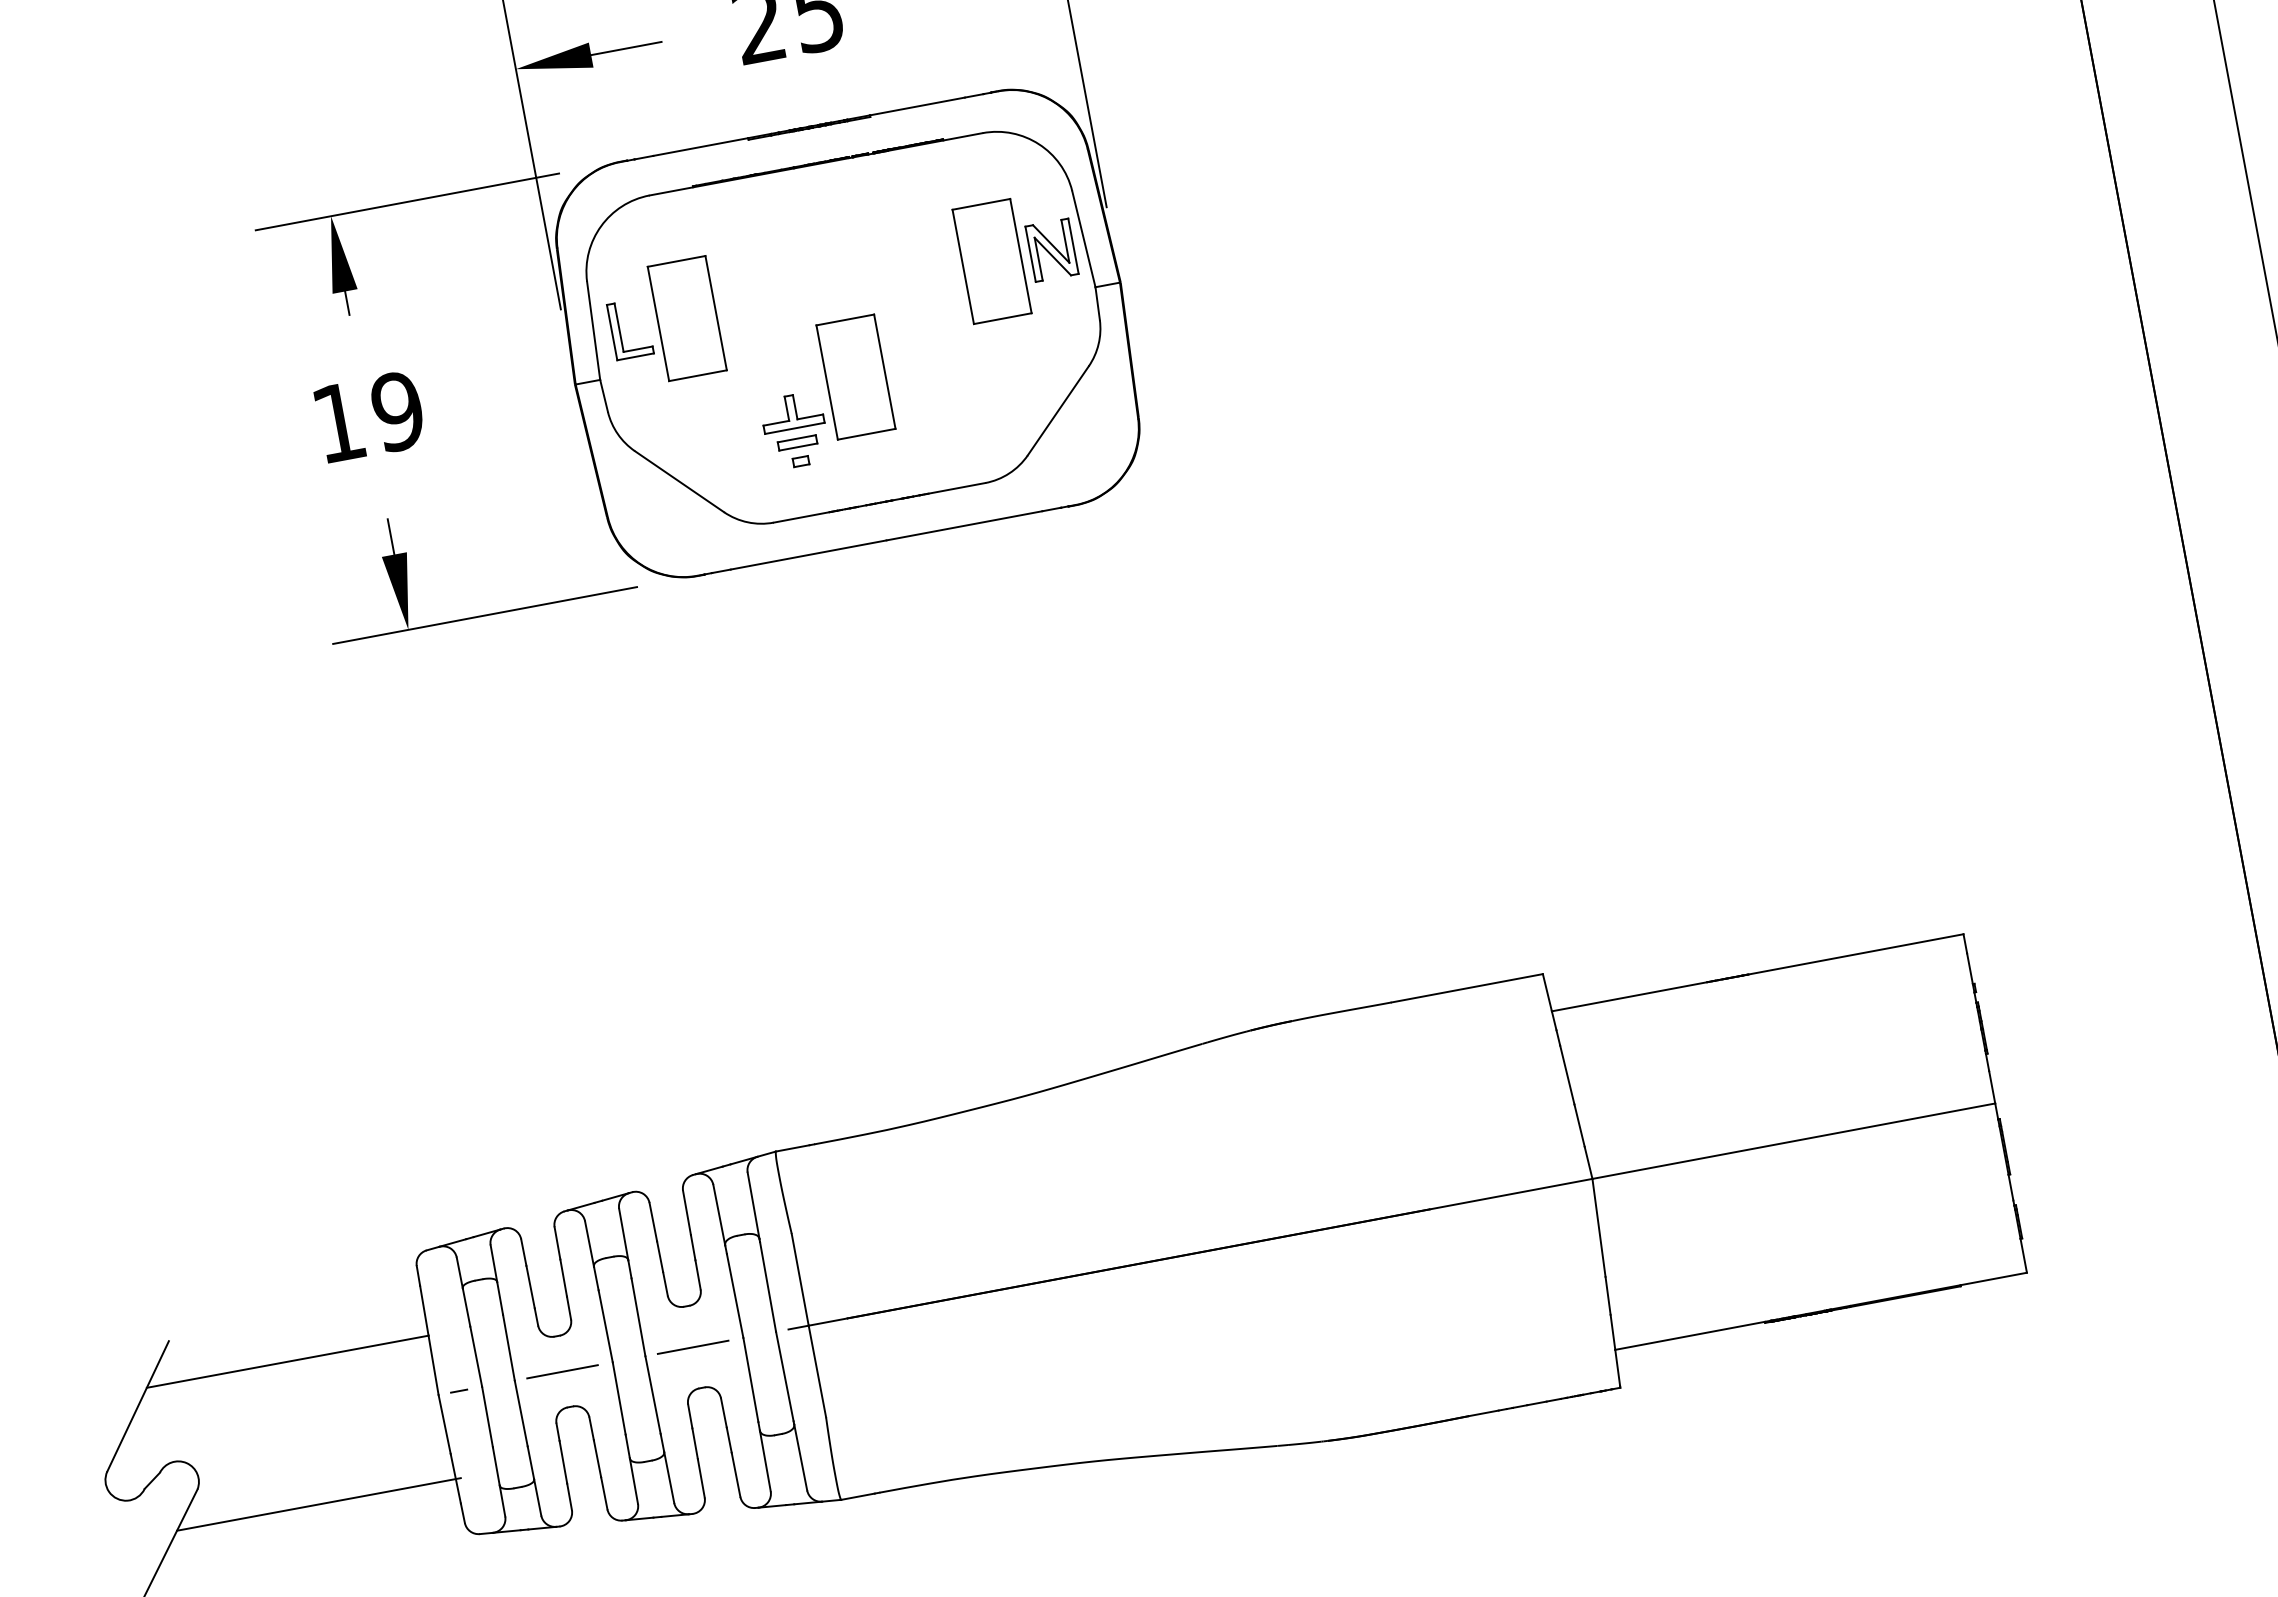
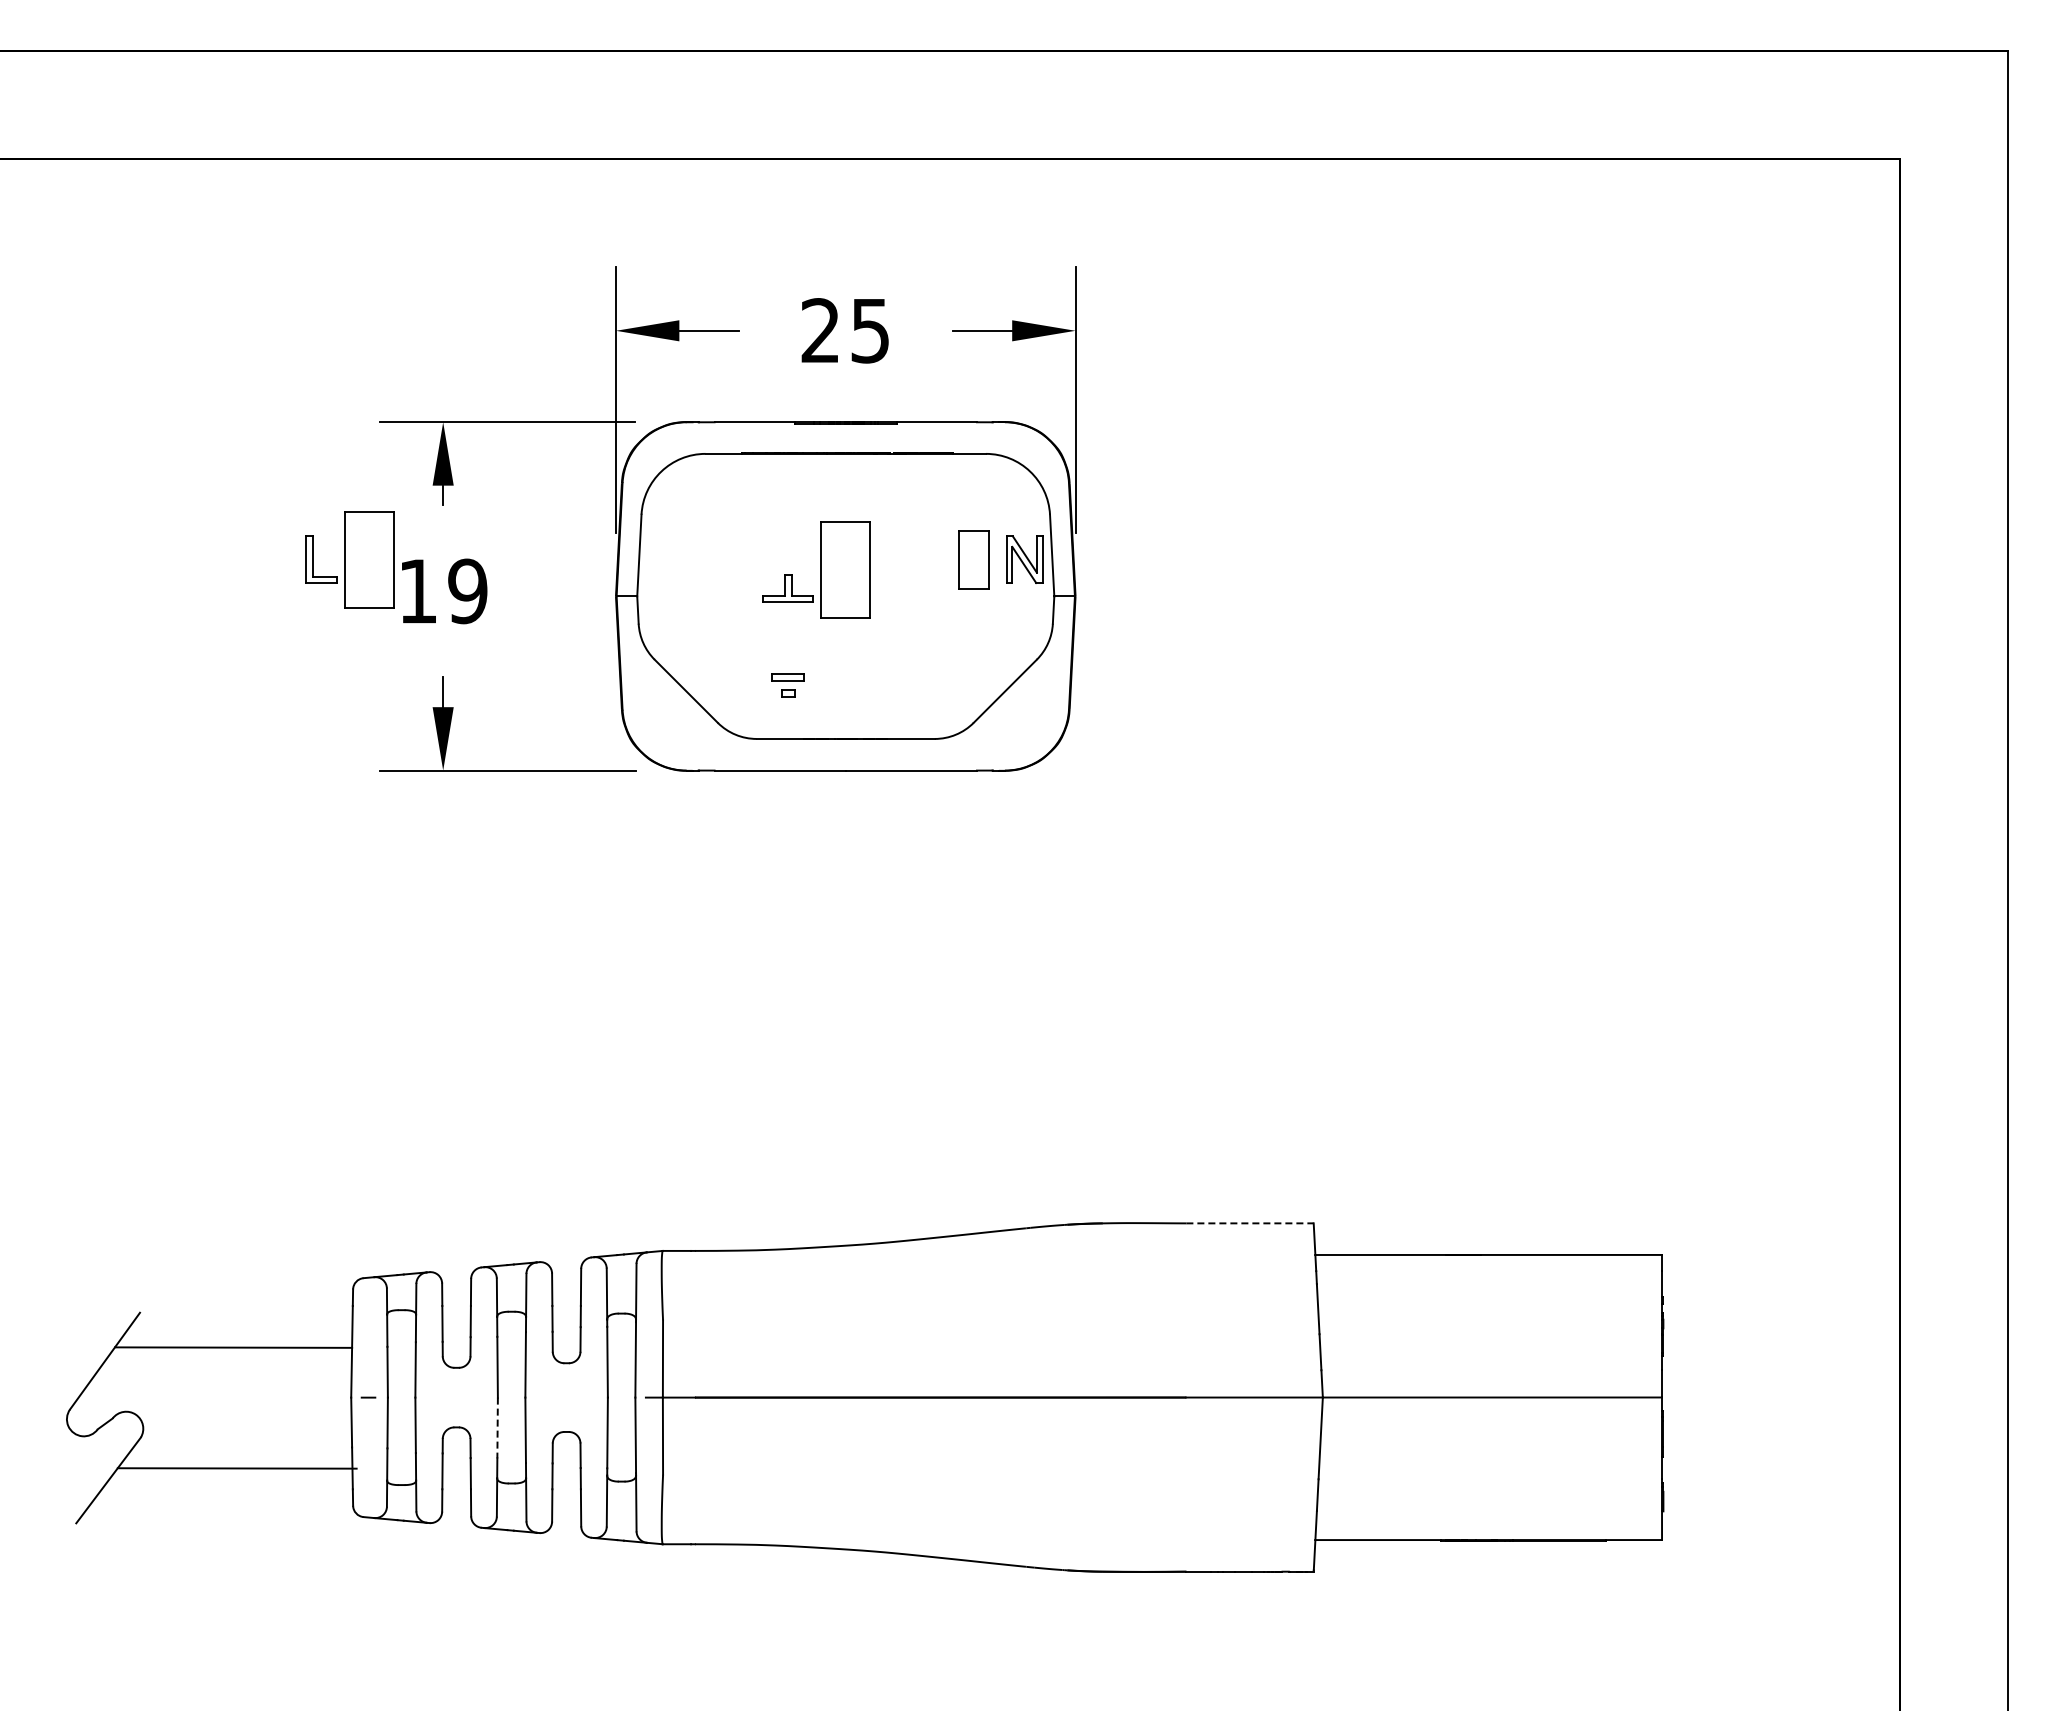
part: (991, 261) -> (973, 559), size x0.6
part: (663, 322) -> (349, 559), moved
part: (821, 382) -> (816, 569), moved
line: (1467, 988) -> (1250, 1223), solid -> dashed
line: (693, 1347) -> (565, 1397), removed
line: (562, 1371) -> (455, 1397), removed
line: (619, 1399) -> (497, 1428), solid -> dashed

